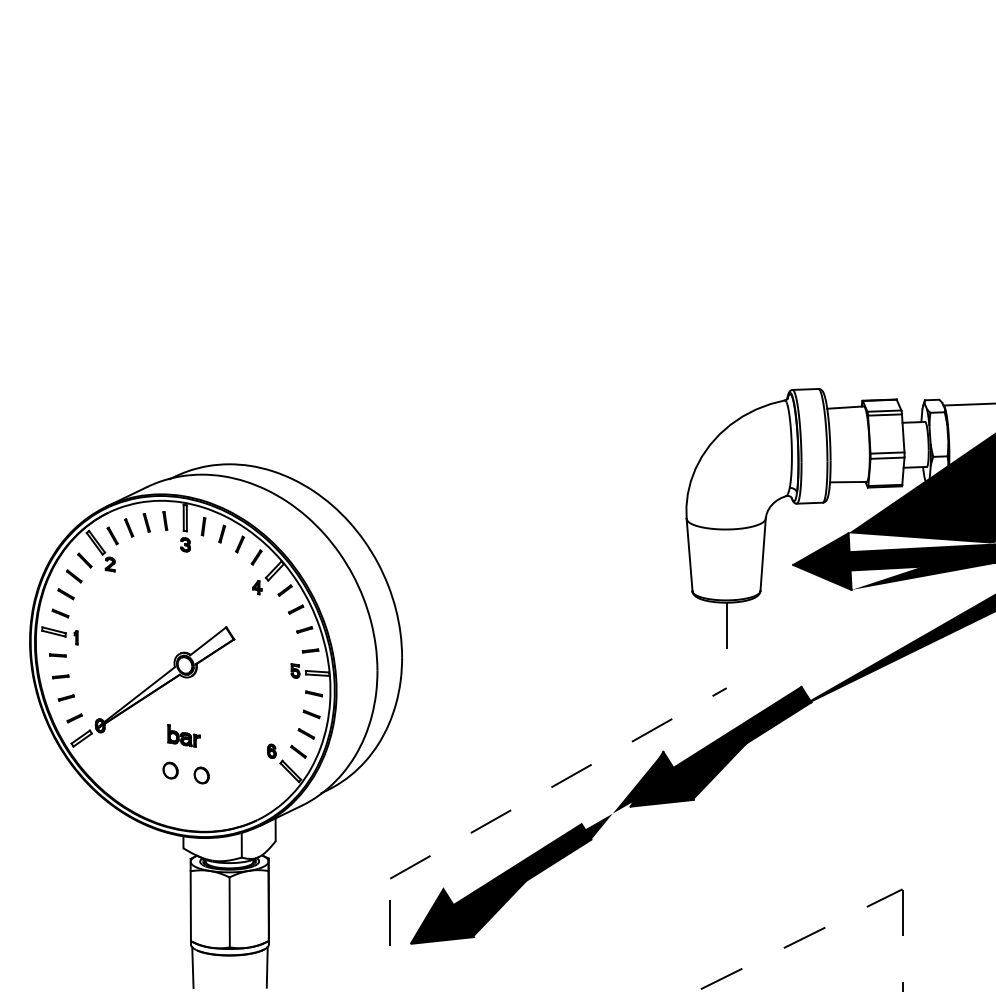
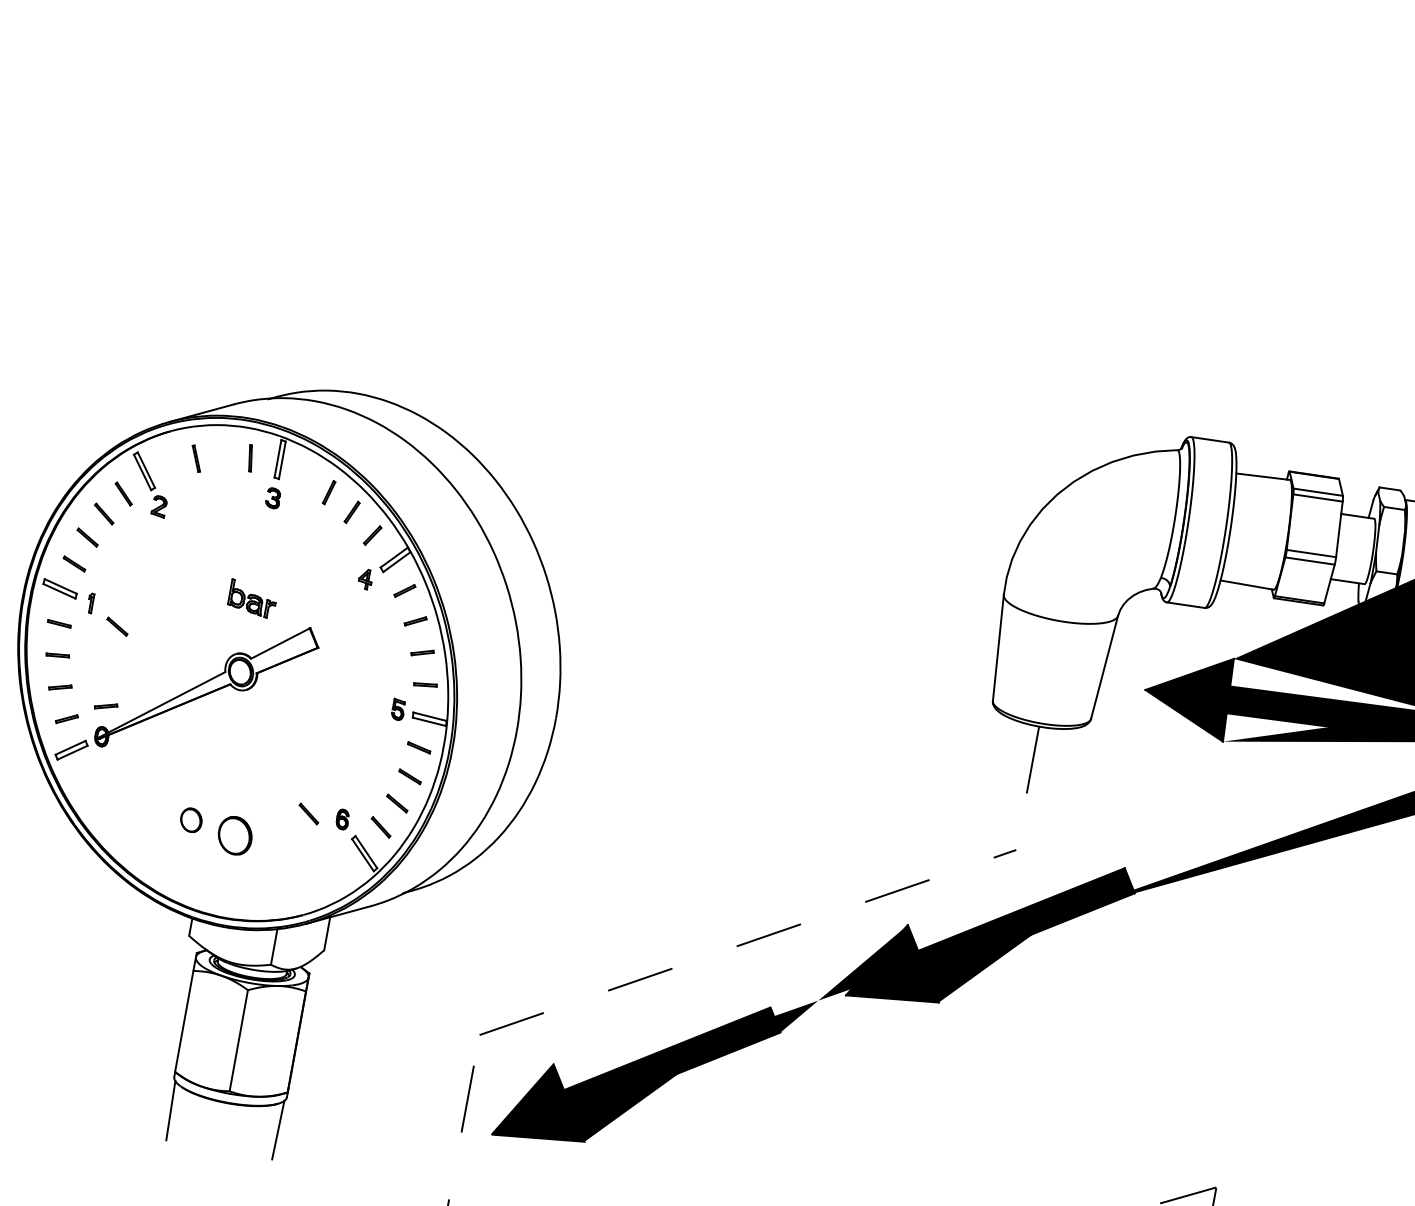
line: (146, 522) -> (222, 455), removed
line: (203, 526) -> (304, 476), removed
line: (112, 535) -> (170, 465), removed
line: (96, 650) -> (116, 626), added
part: (98, 704) -> (104, 705), added
part: (183, 735) -> (251, 598), moved
line: (248, 751) -> (308, 813), added
part: (201, 775) -> (234, 835), size x1.6

